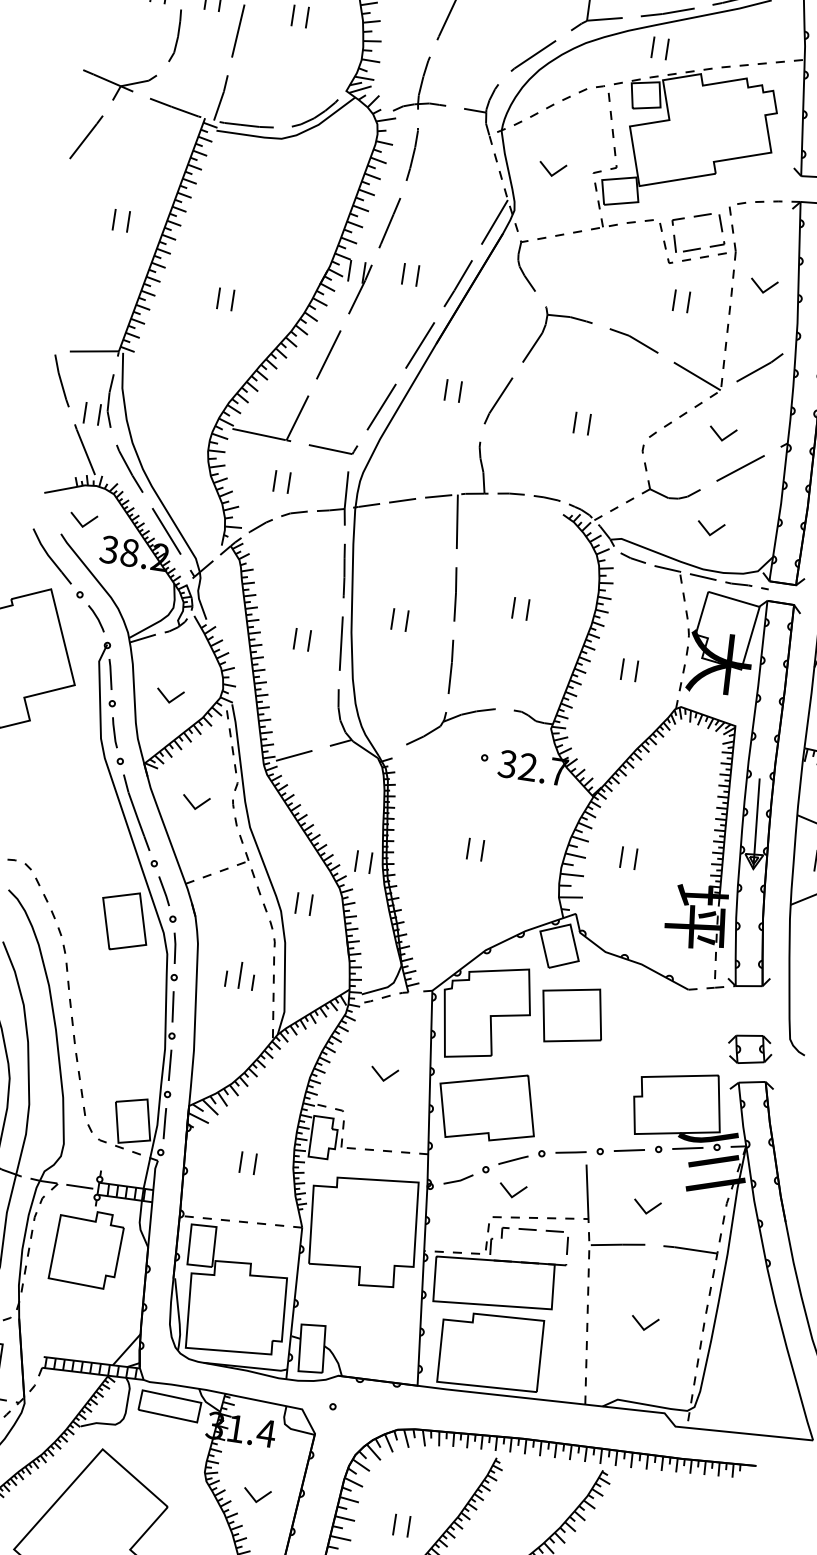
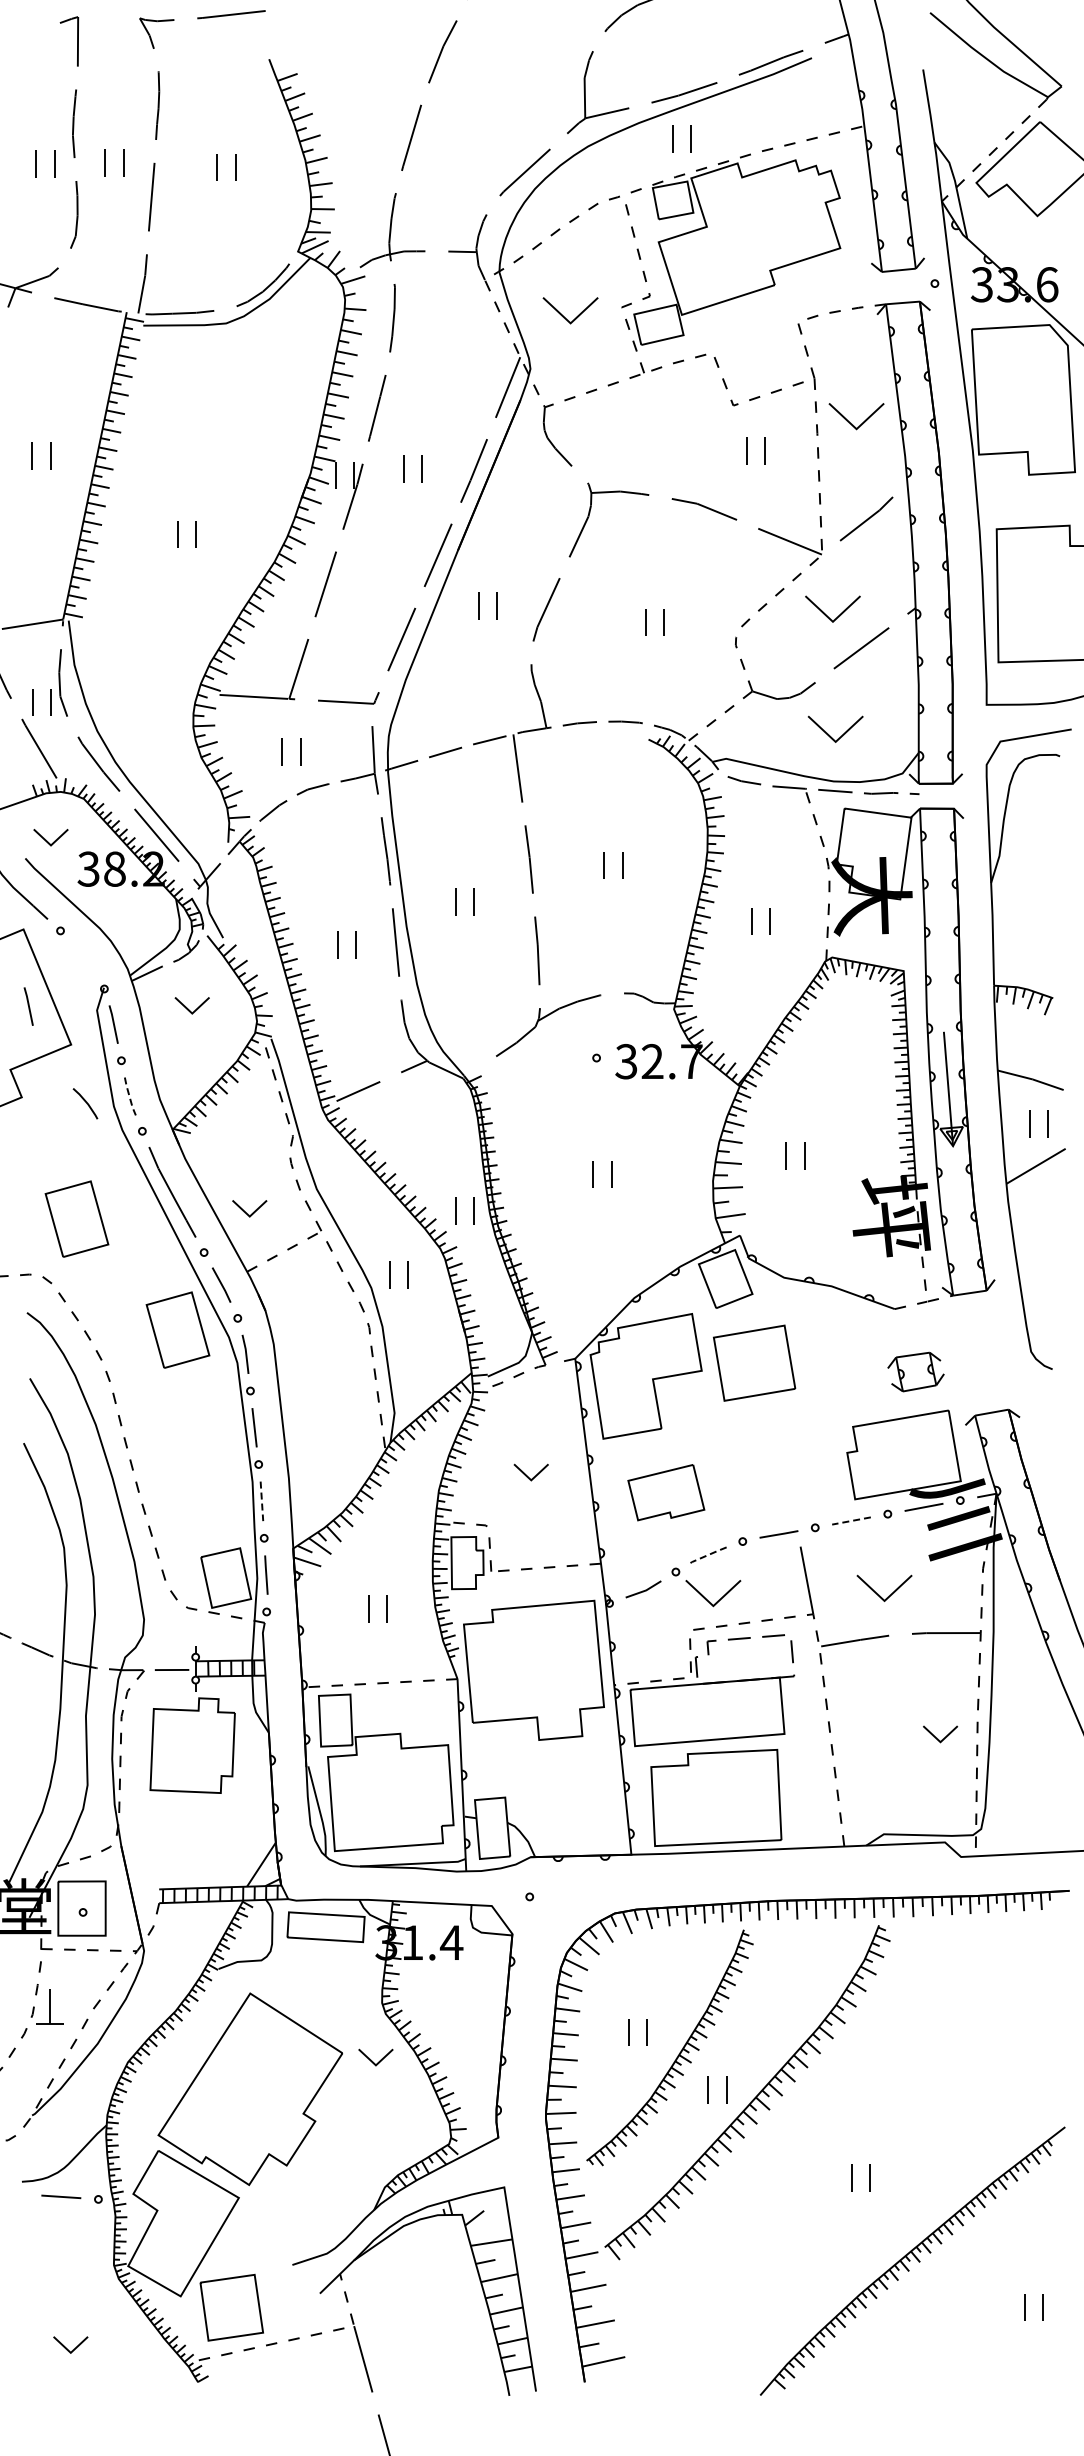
part: (551, 169) -> (569, 310), size x1.6
part: (699, 247) -> (768, 380), removed
part: (763, 286) -> (855, 416), size x1.6
part: (722, 433) -> (832, 608), size x1.6
part: (710, 528) -> (835, 729), size x1.6
line: (96, 617) -> (85, 1102), moved
line: (45, 650) -> (28, 1006), added
part: (169, 696) -> (191, 1005), moved
line: (114, 733) -> (129, 1097), solid -> dashed
part: (195, 802) -> (249, 1208), moved
part: (58, 821) -> (76, 1218), added
part: (240, 975) -> (332, 1375), removed
part: (749, 1048) -> (915, 1371), moved
line: (169, 1065) -> (261, 1501), solid -> dashed
part: (487, 1106) -> (666, 1492), size x0.6
line: (629, 1150) -> (851, 1520), solid -> dashed
line: (513, 1160) -> (708, 1555), solid -> dashed
part: (512, 1190) -> (713, 1593), size x1.6
part: (646, 1207) -> (883, 1588), size x1.6
part: (644, 1323) -> (940, 1734), moved
part: (256, 1495) -> (375, 2057), moved

